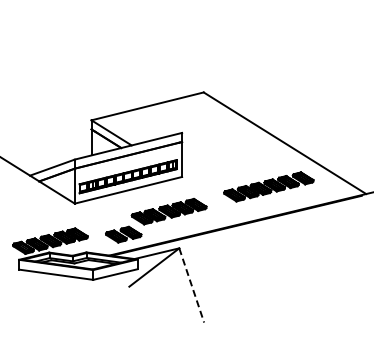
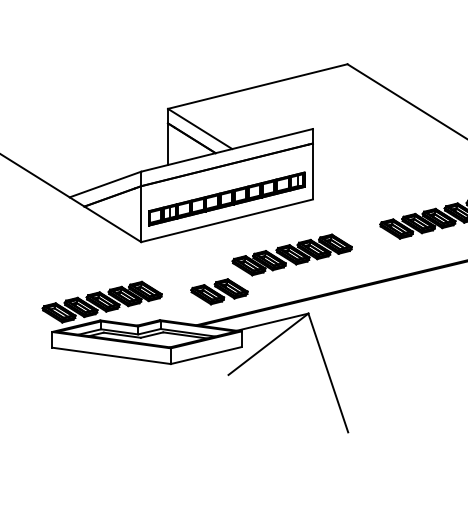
line: (191, 285) -> (327, 373), dashed -> solid

